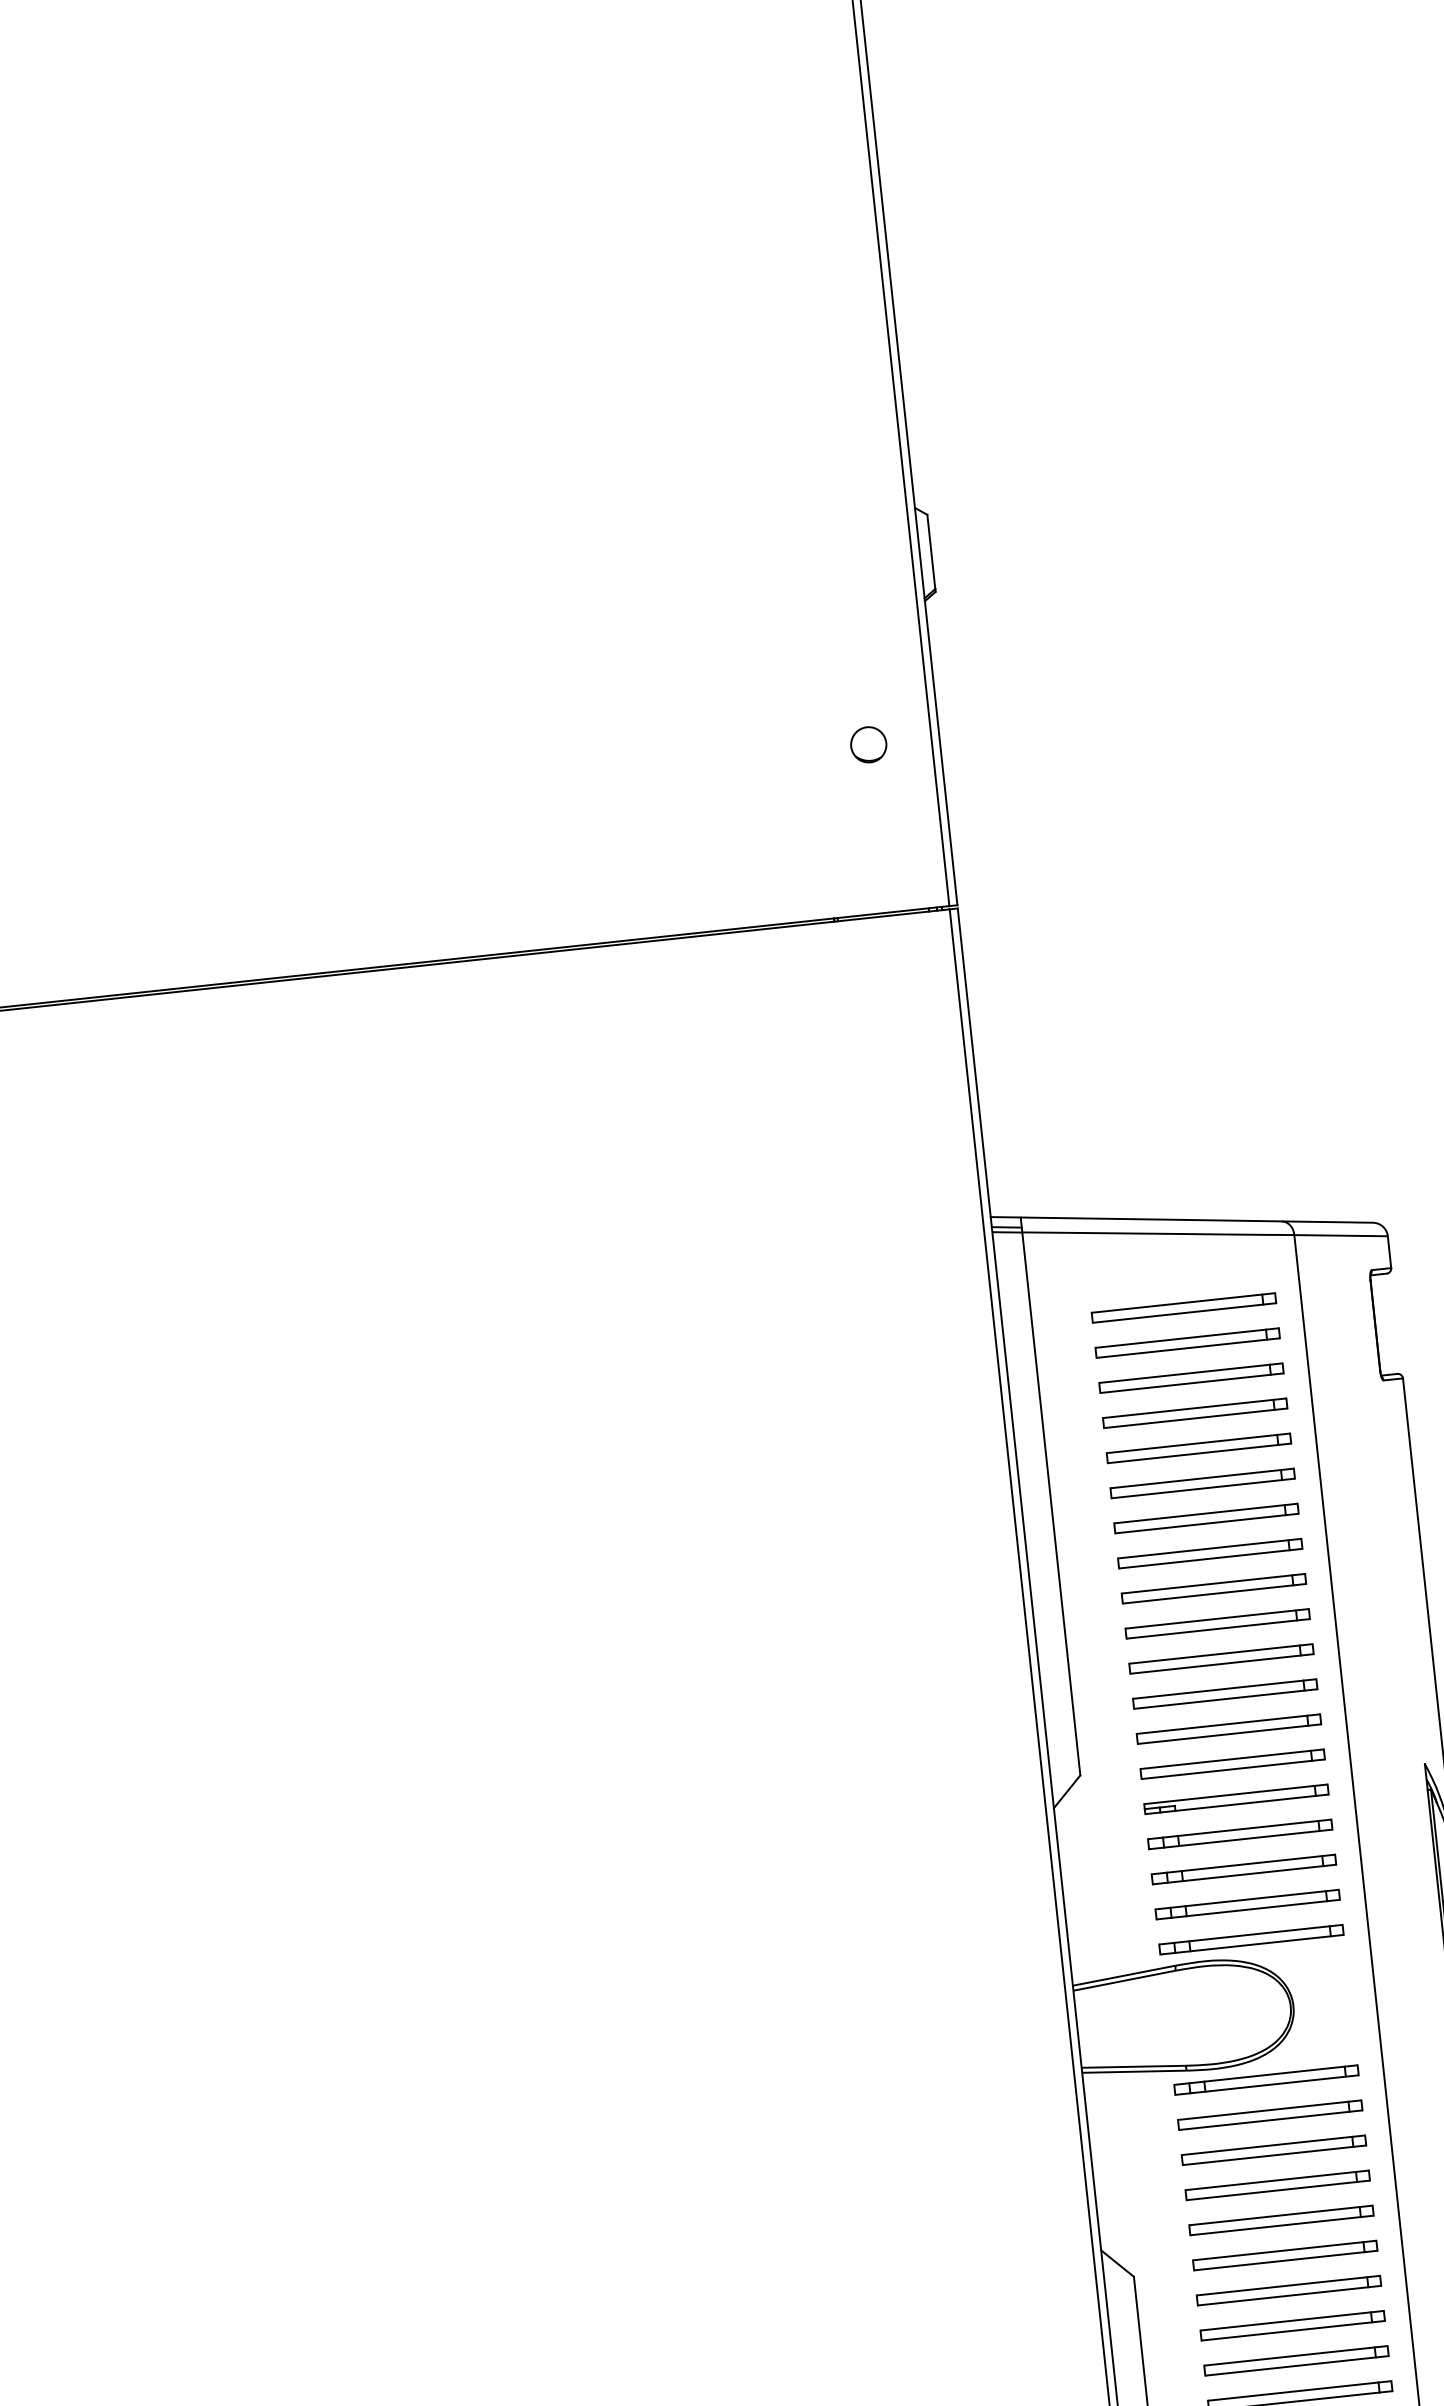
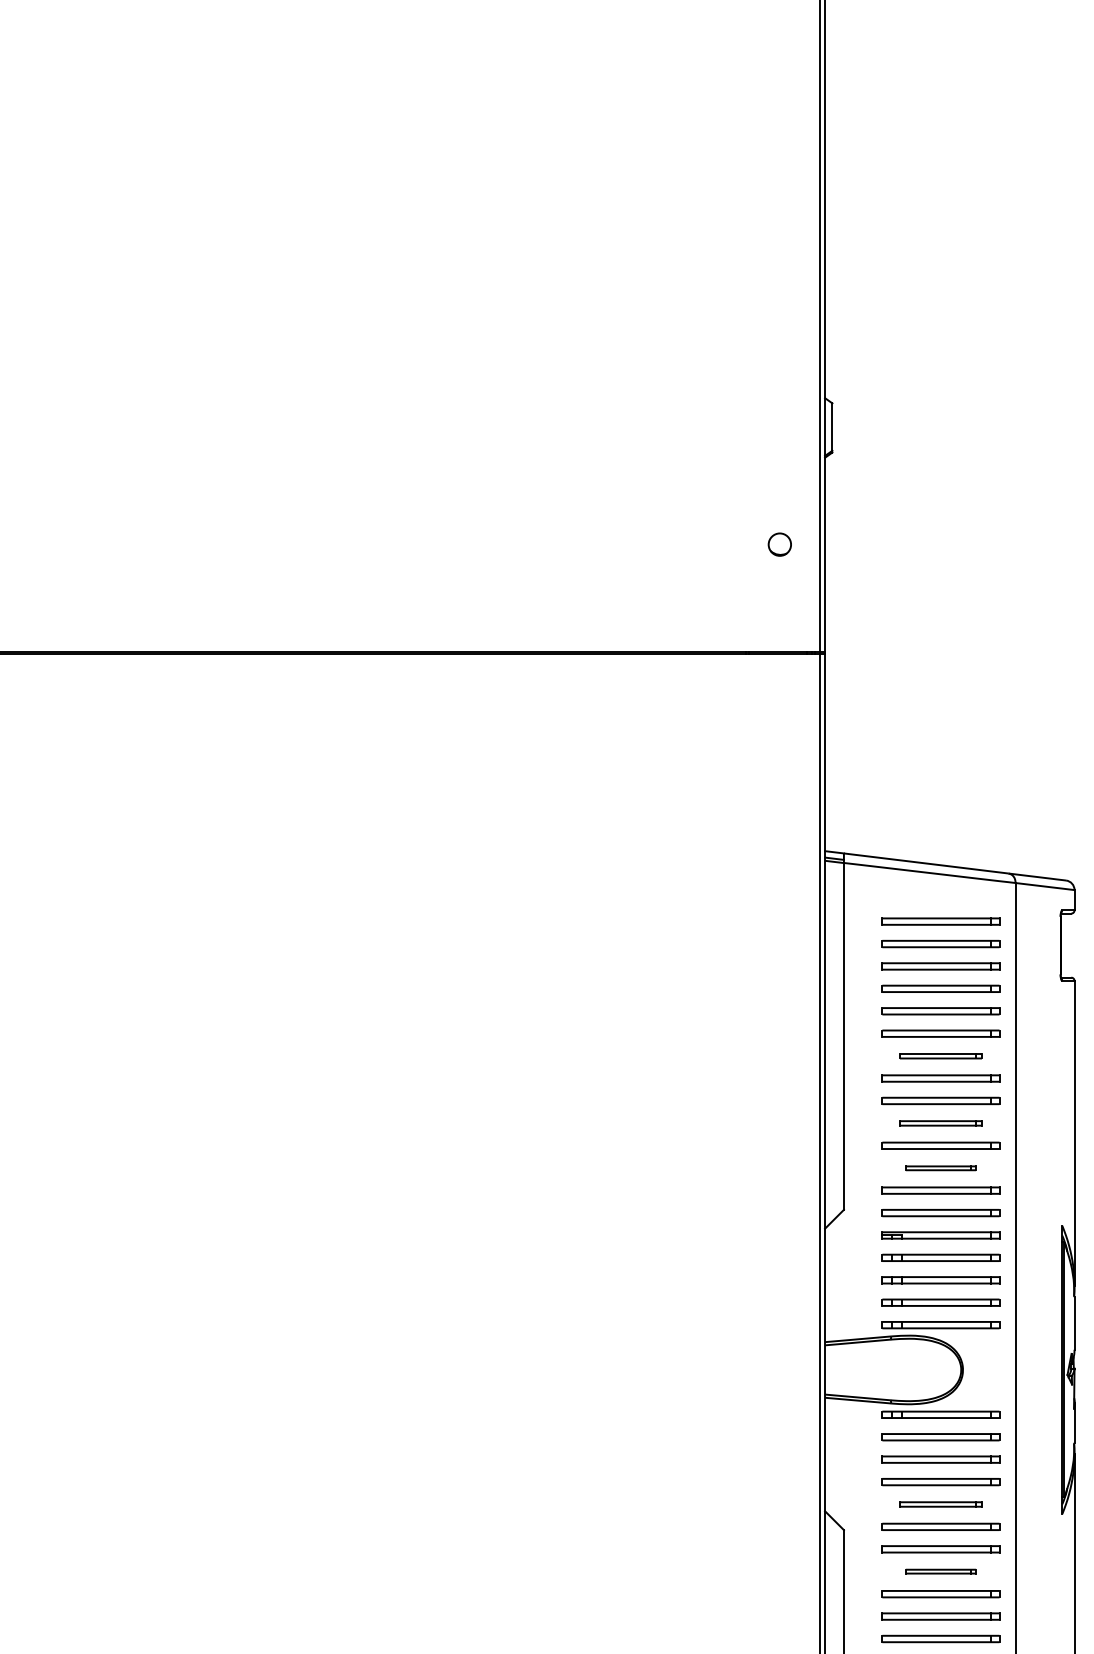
part: (1205, 1519) -> (940, 1056), size x0.7
part: (1217, 1624) -> (940, 1123), size x0.7
part: (1224, 1694) -> (940, 1168), size x0.6
part: (1280, 2220) -> (940, 1504), size x0.7
part: (1291, 2325) -> (940, 1571), size x0.6

